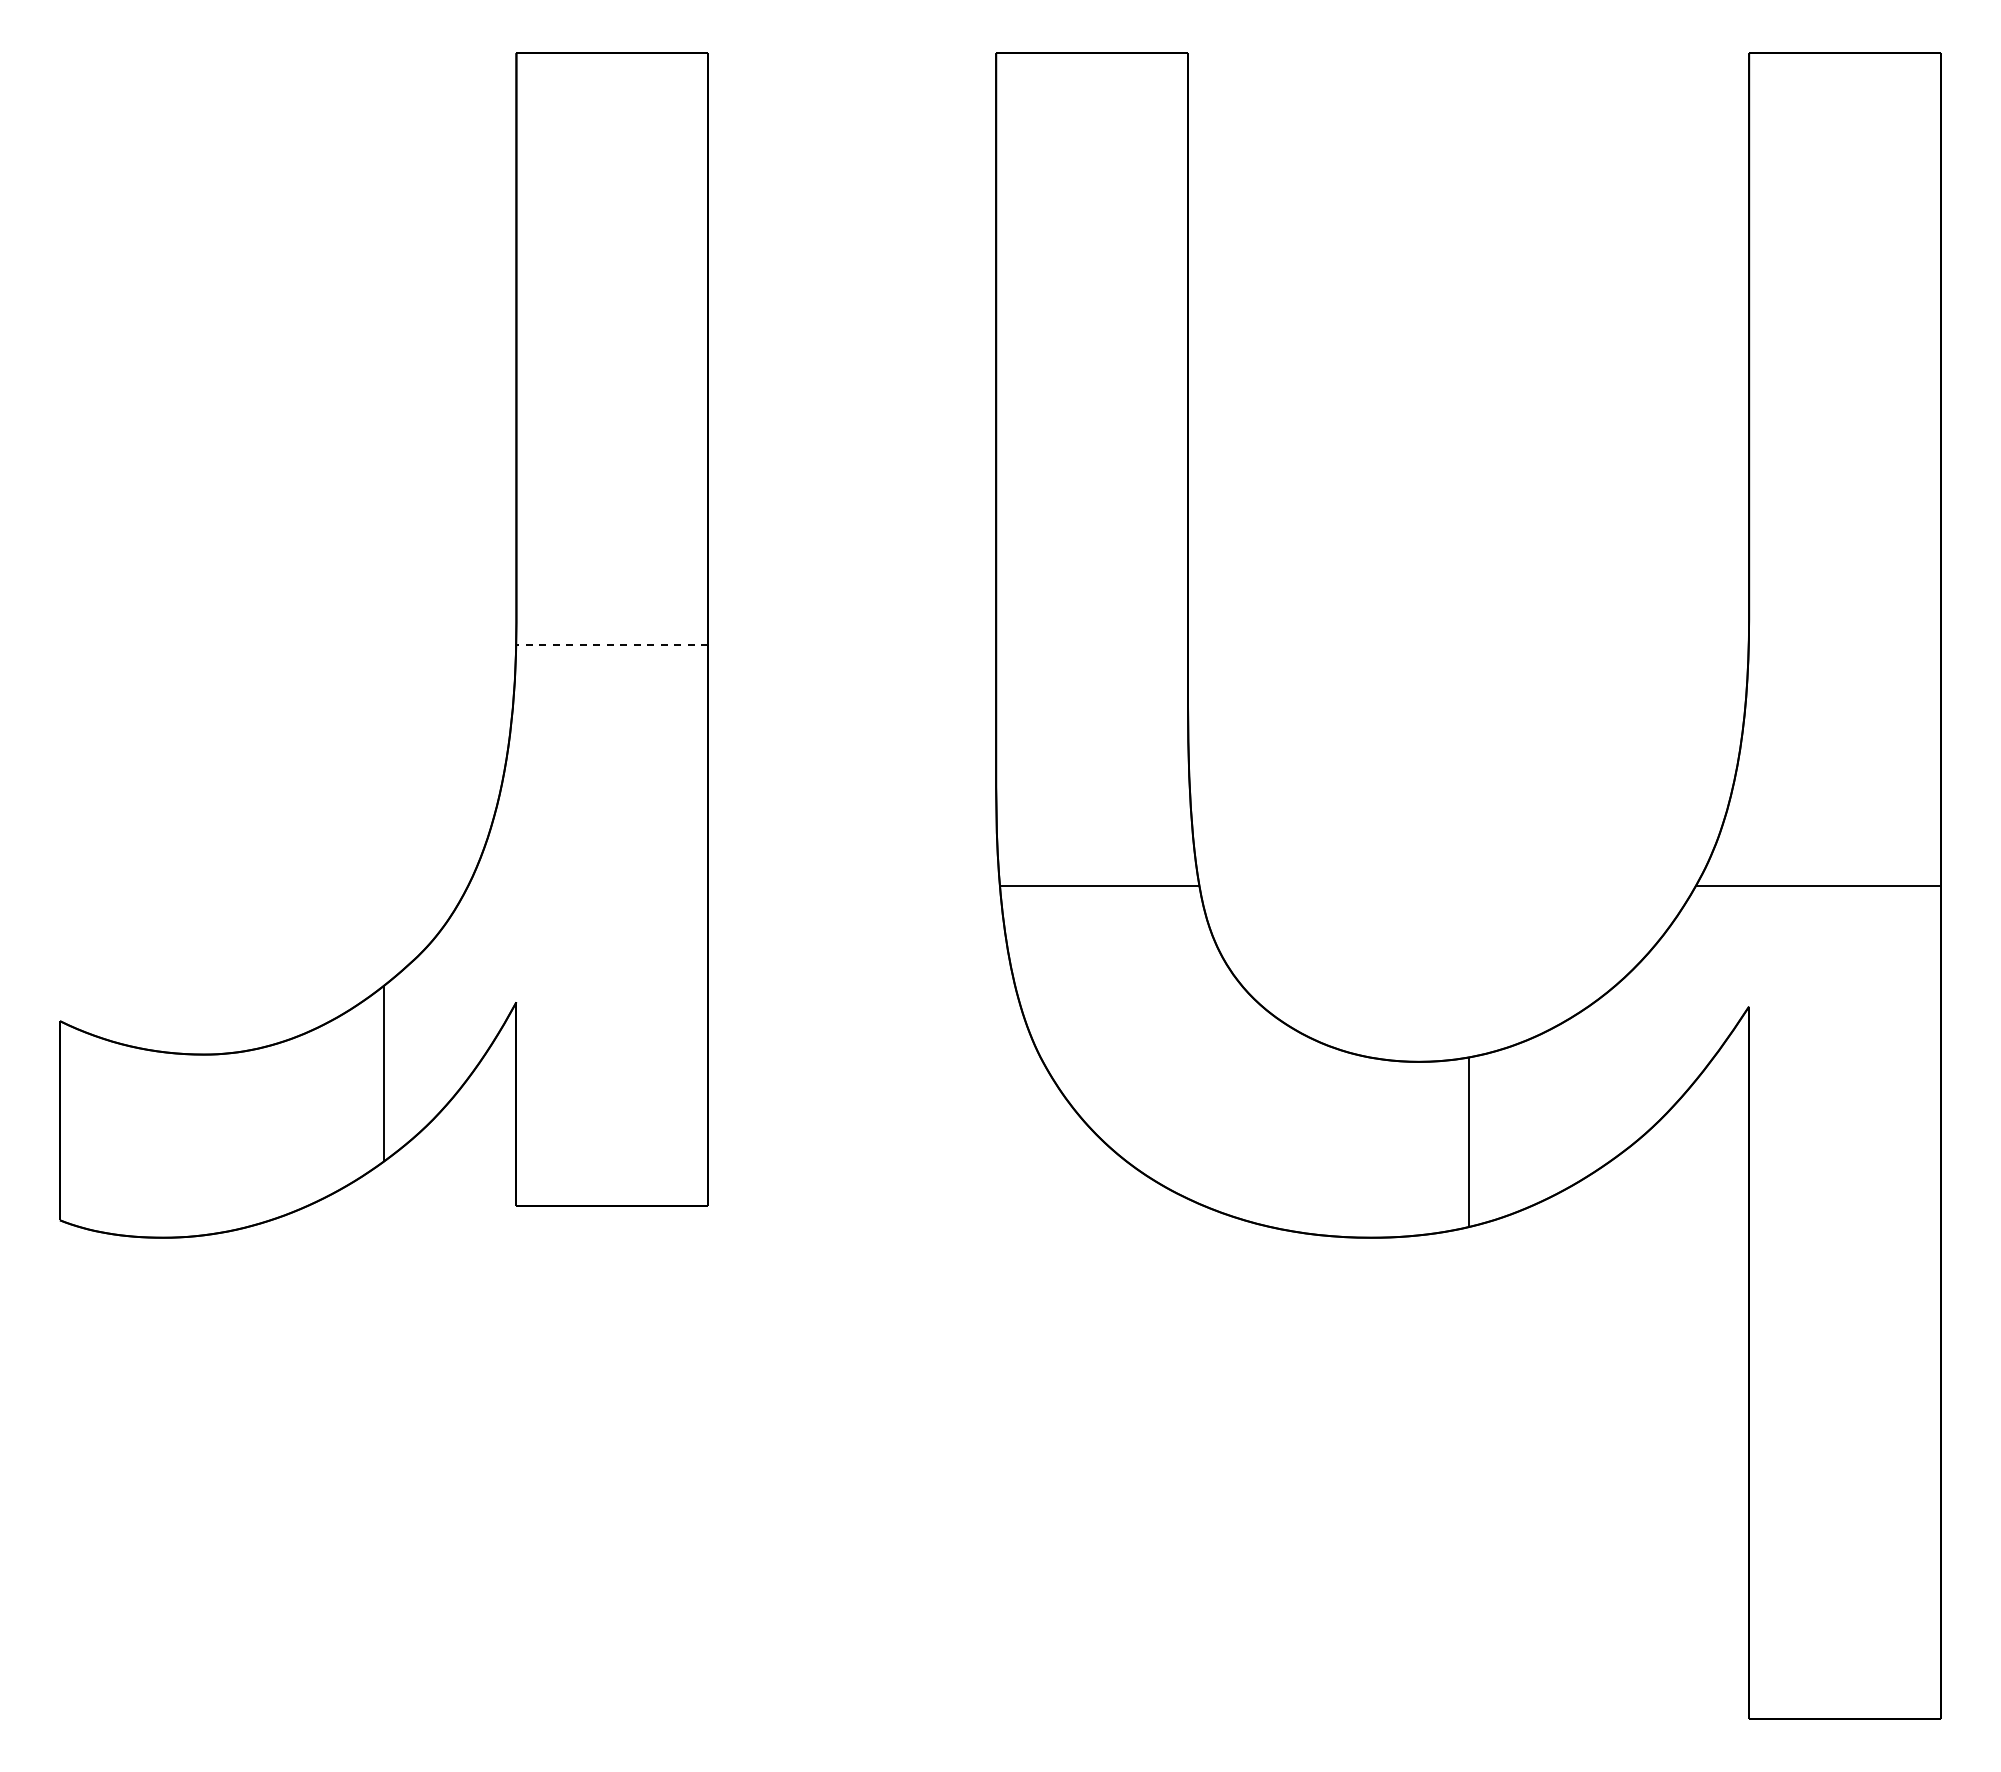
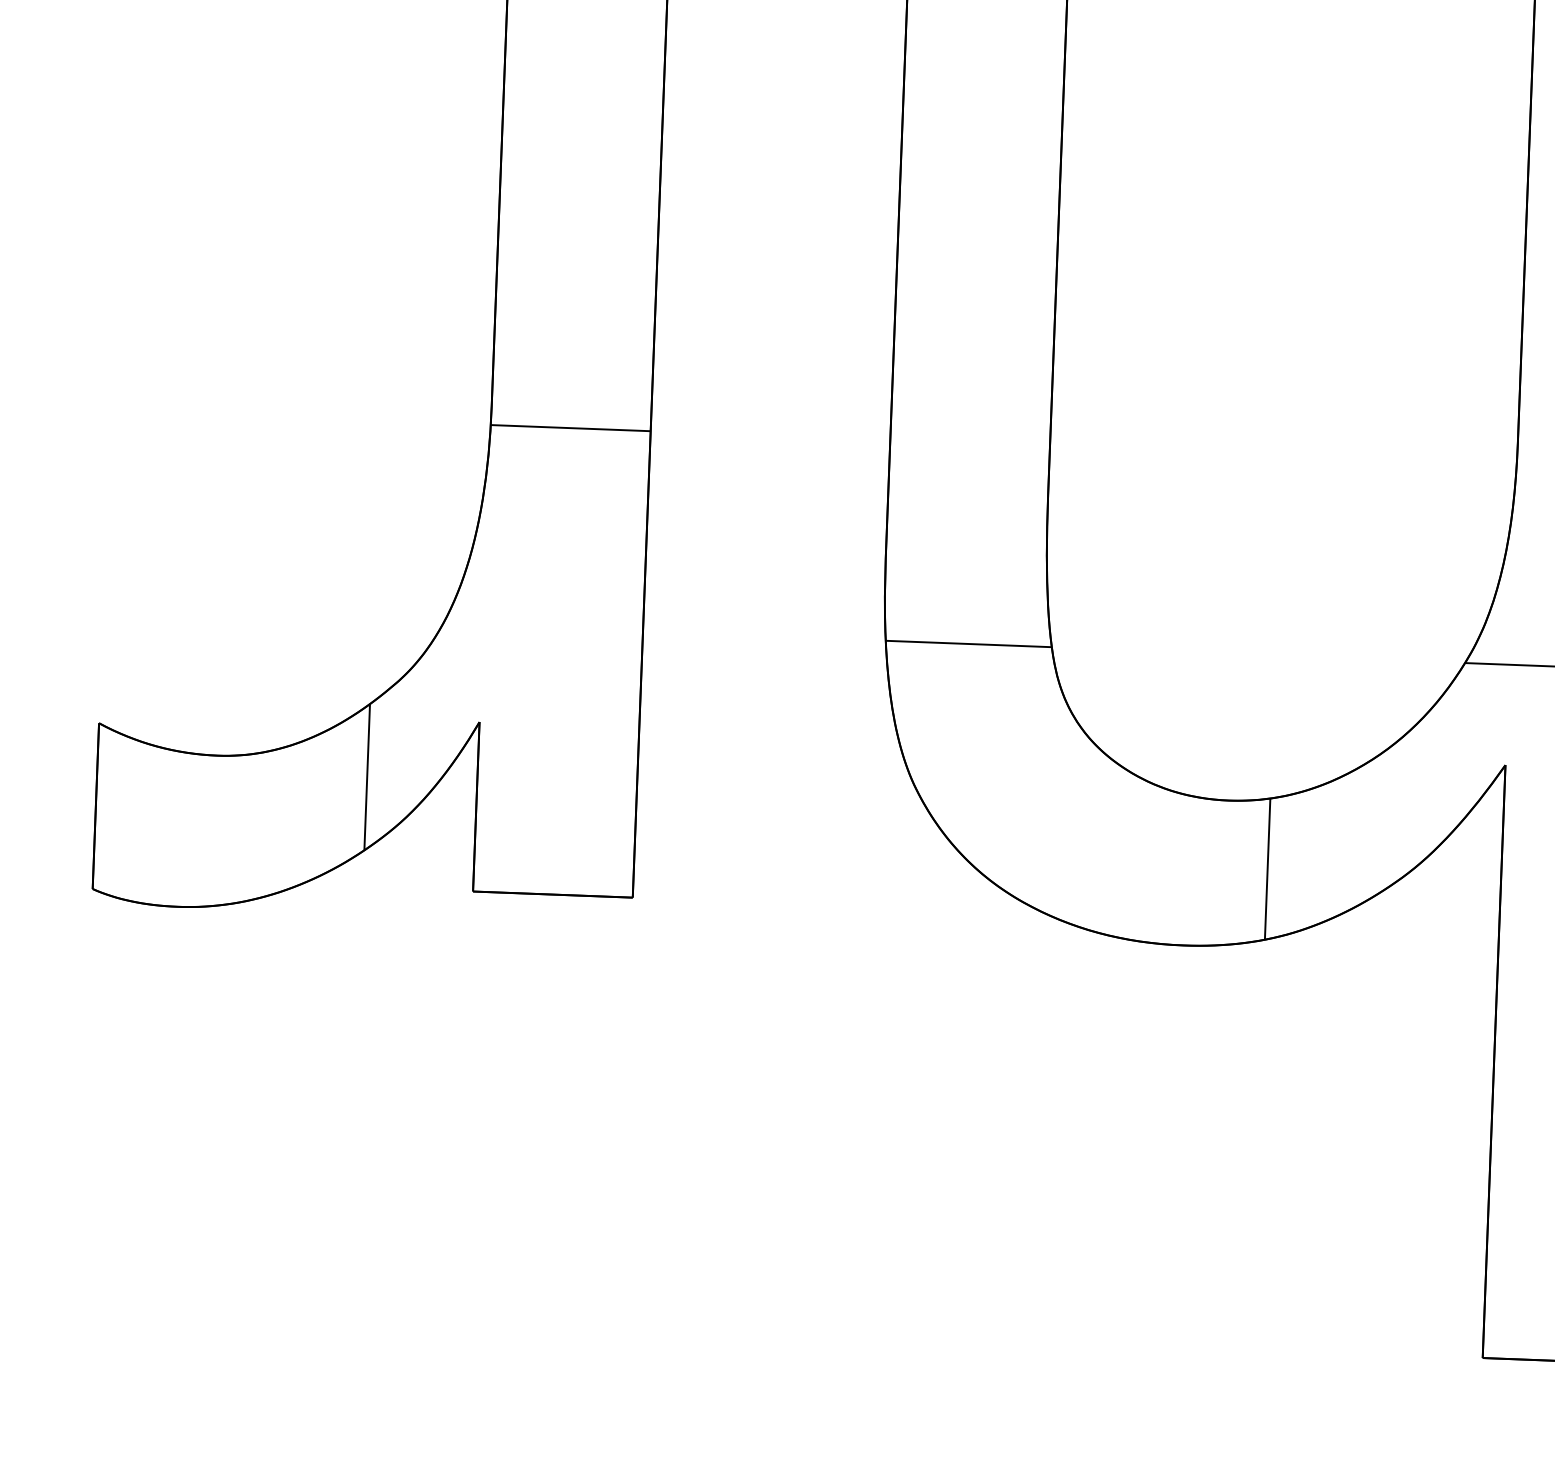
line: (611, 645) -> (570, 428), dashed -> solid

